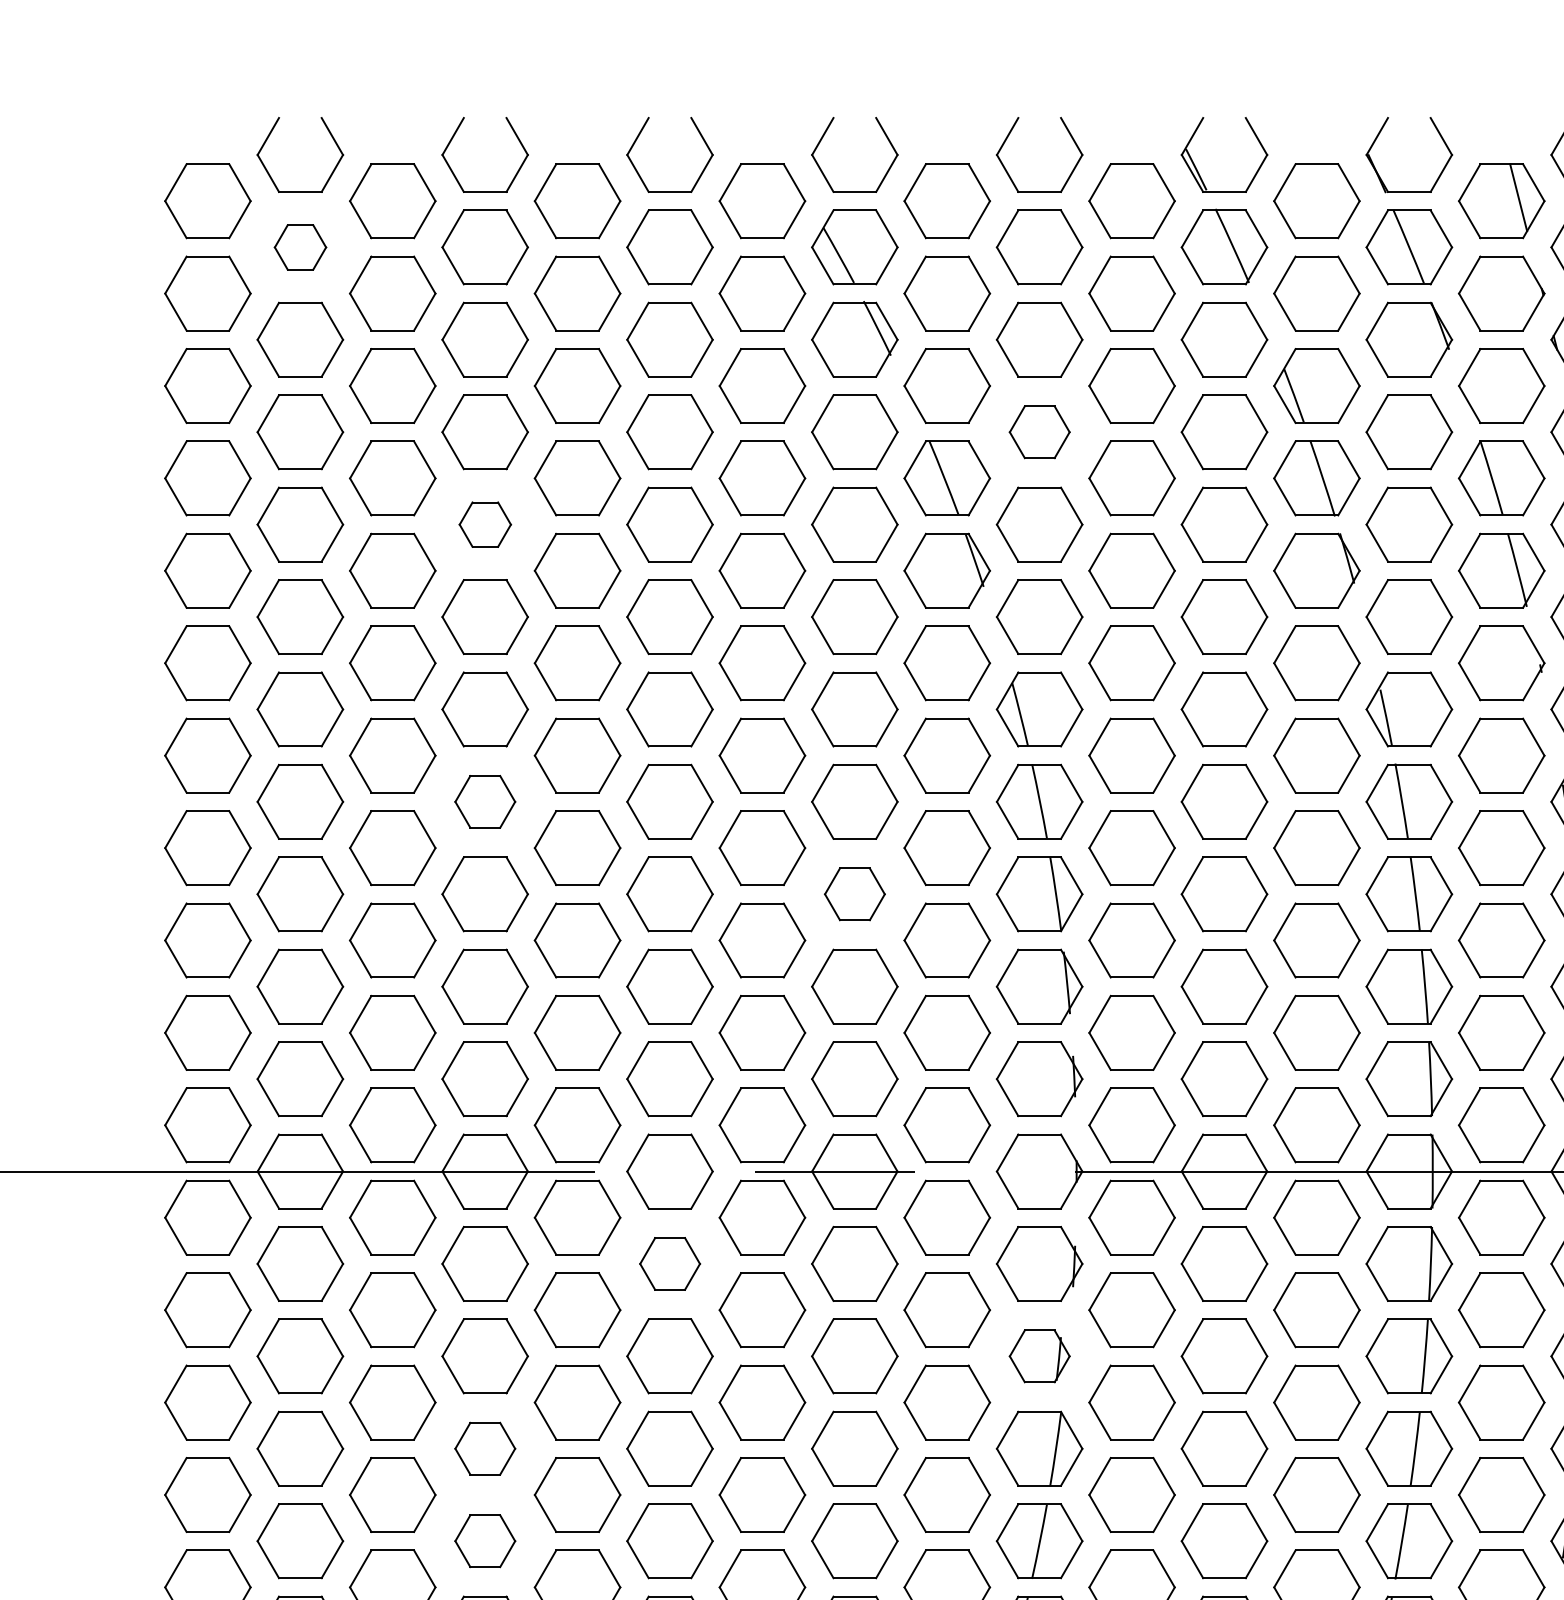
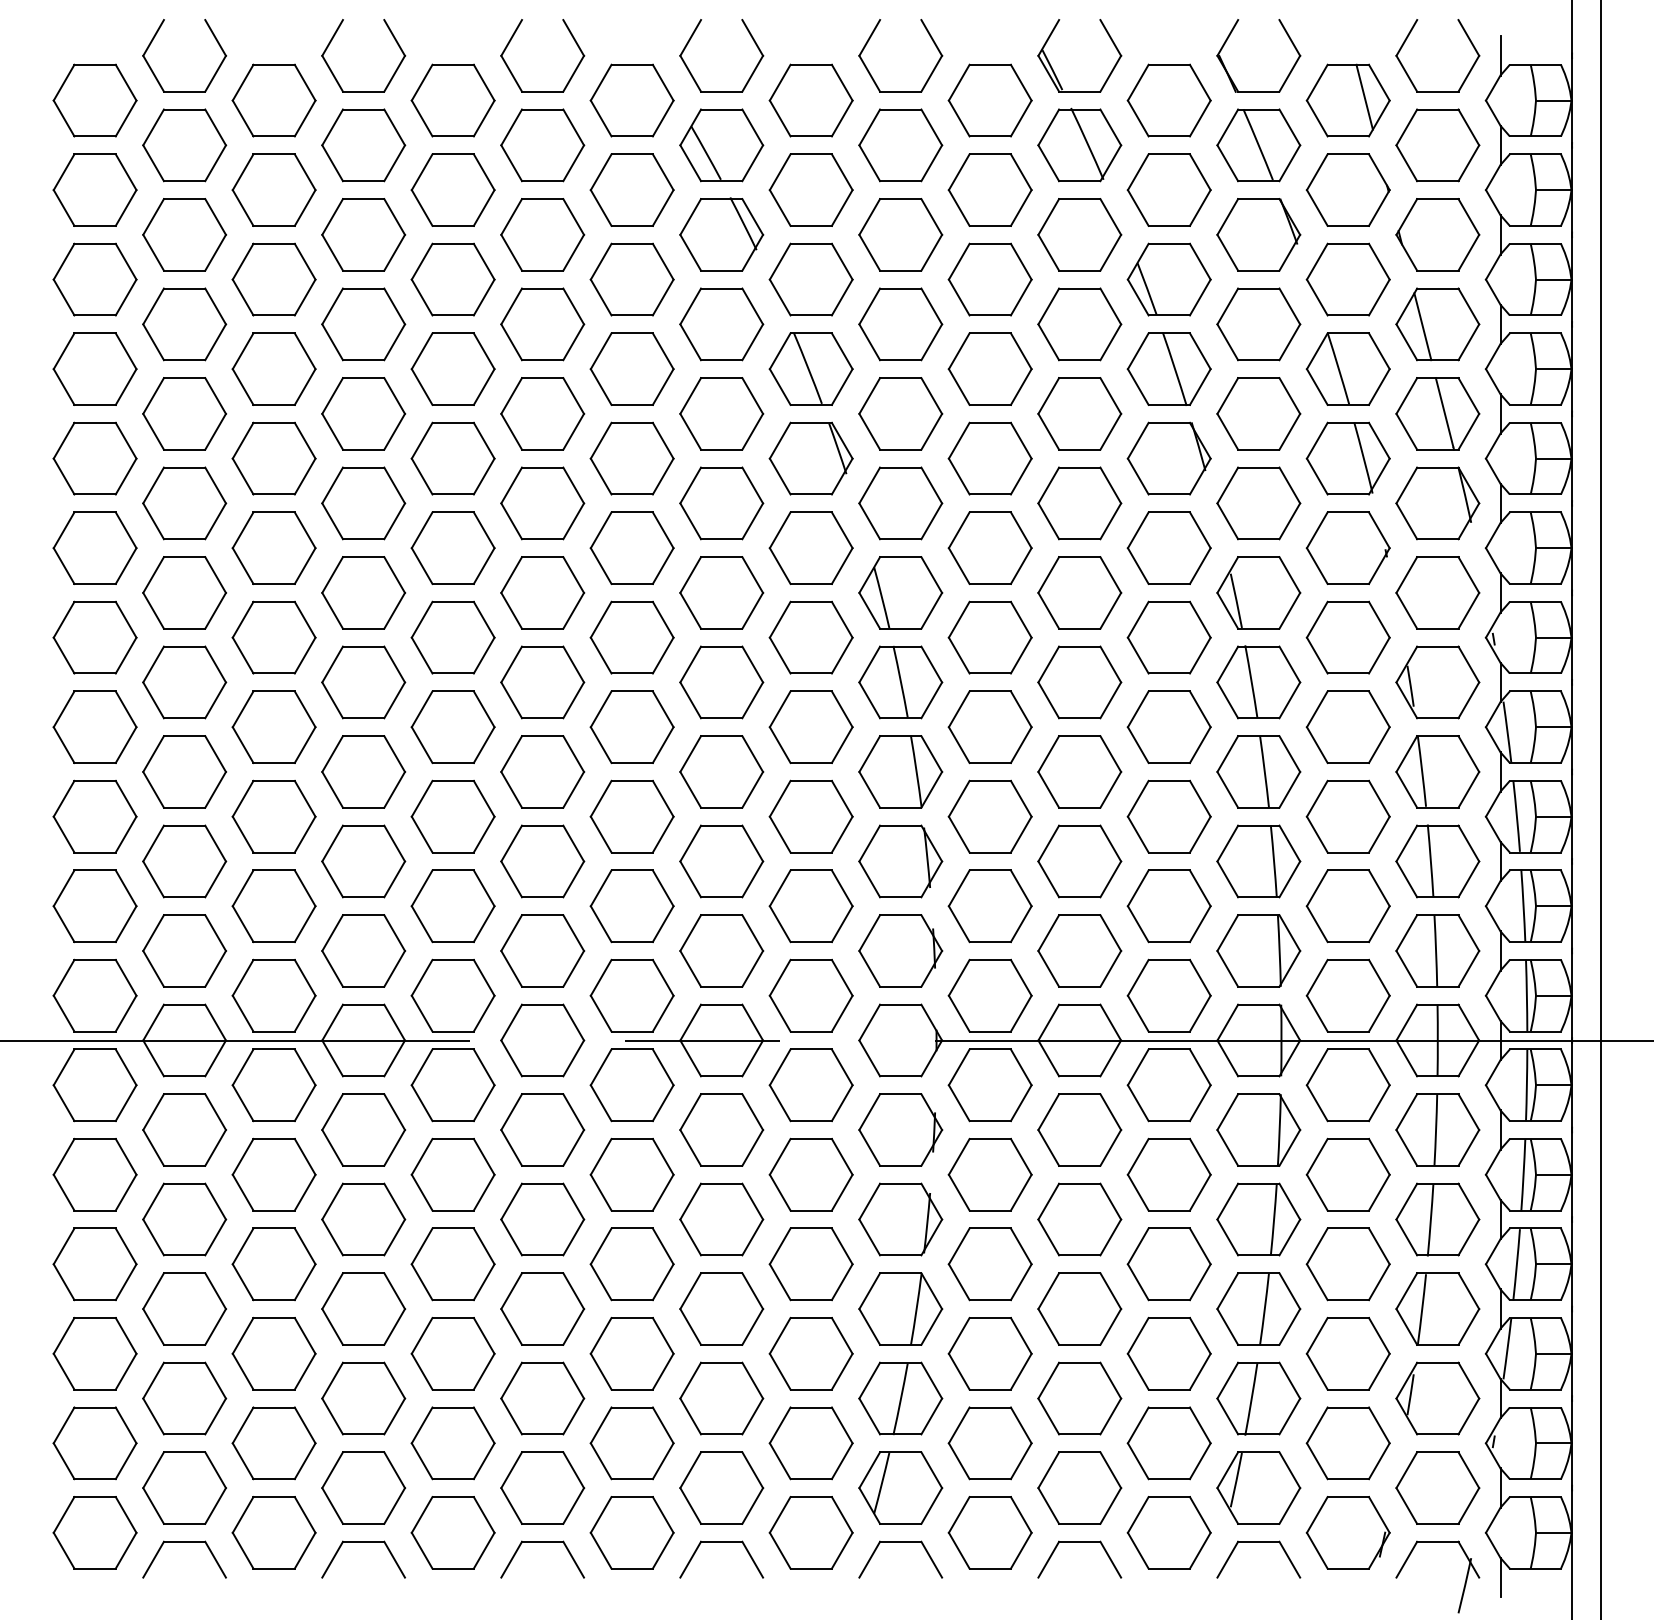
part: (300, 247) -> (184, 145), size x1.67
part: (1039, 432) -> (900, 324), size x1.43
part: (485, 524) -> (363, 413), size x1.67
part: (485, 801) -> (363, 682), size x1.43
part: (854, 893) -> (721, 771), size x1.43
part: (669, 1263) -> (542, 1129), size x1.43
part: (1039, 1356) -> (900, 1219), size x1.43
part: (485, 1448) -> (363, 1308), size x1.43
part: (485, 1541) -> (363, 1398), size x1.43

